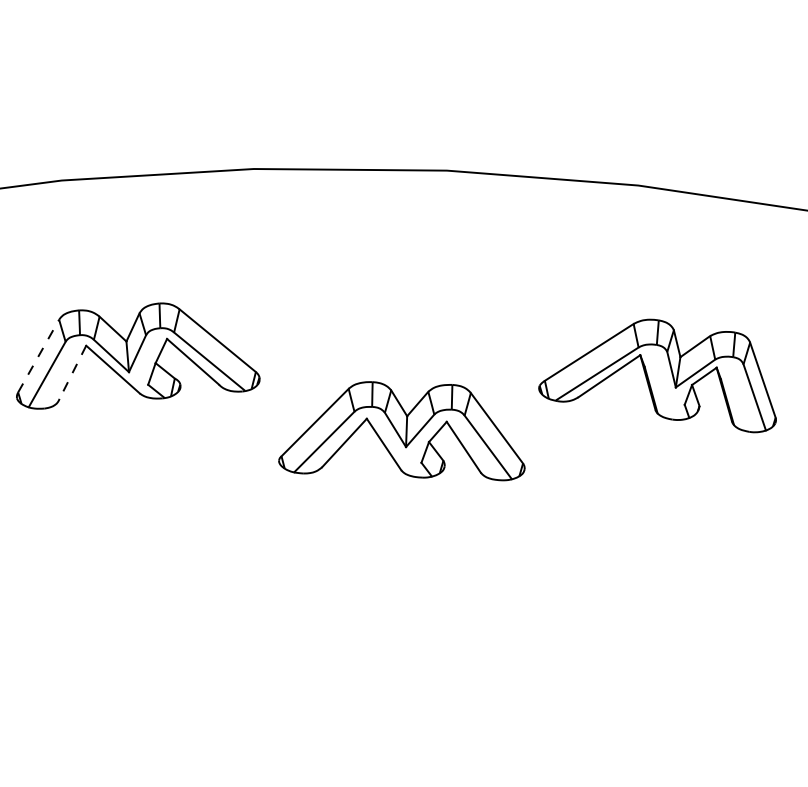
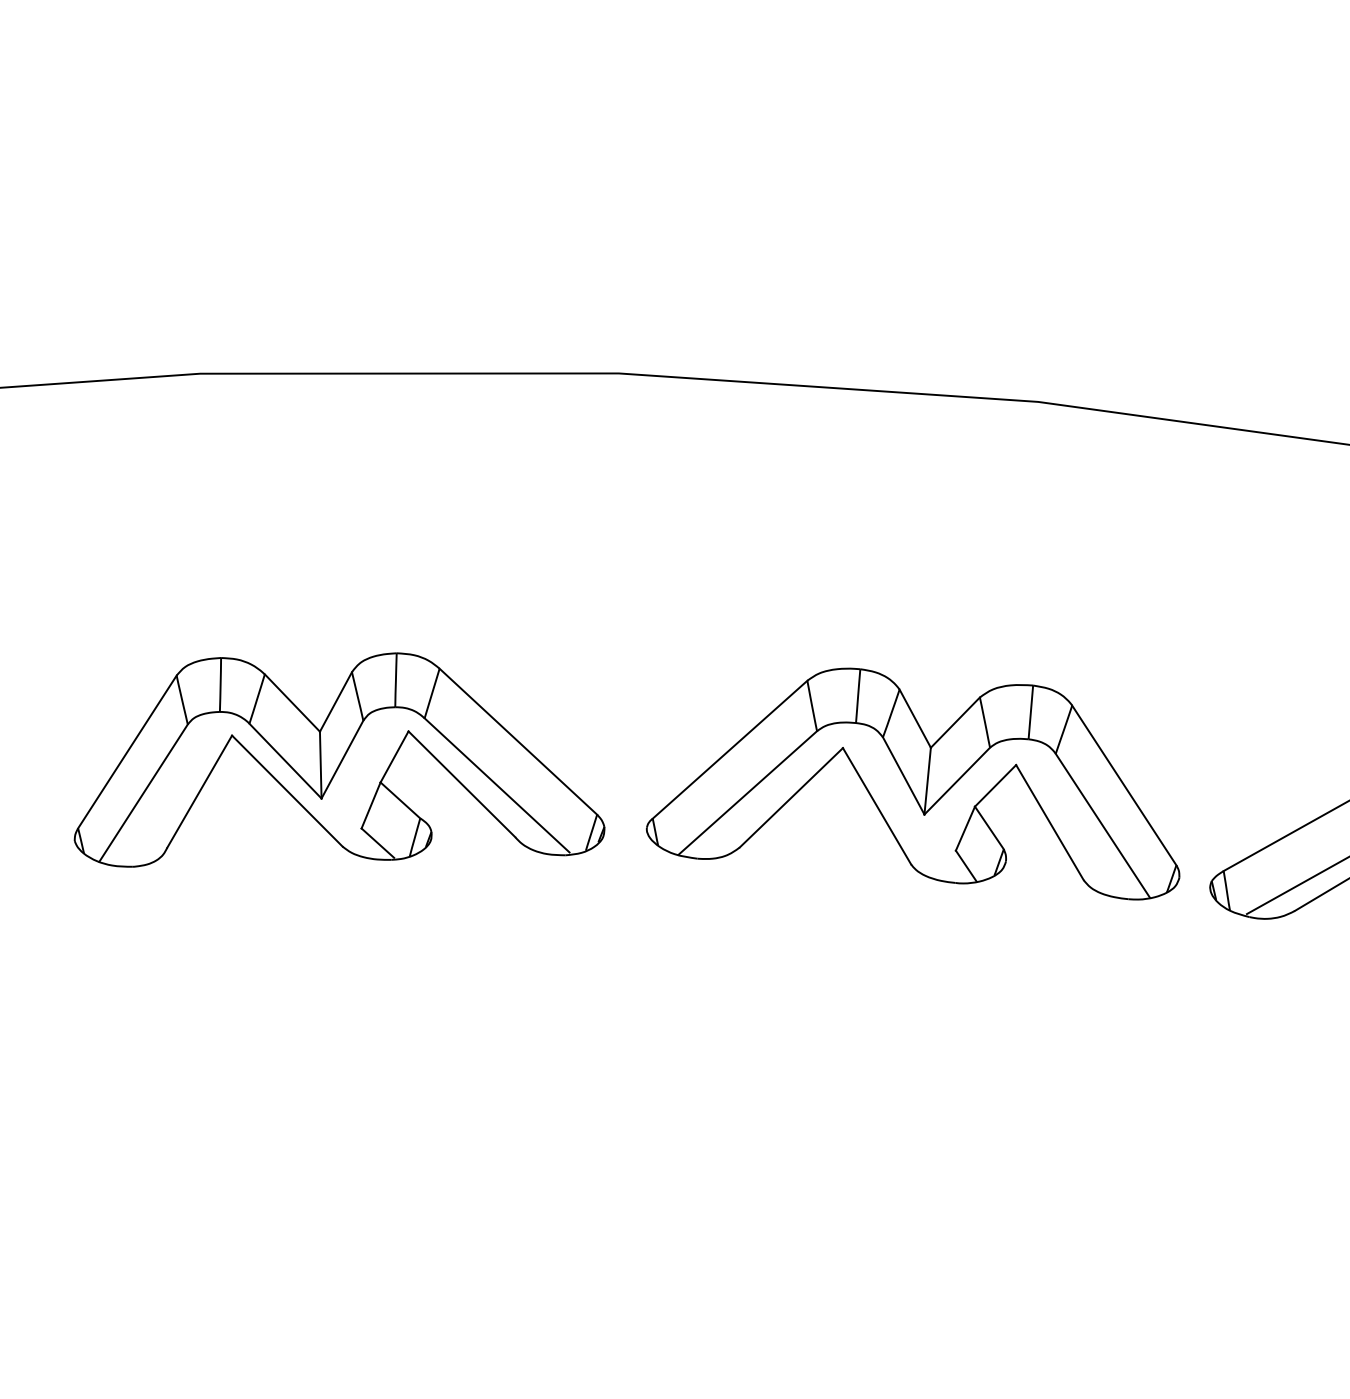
line: (38, 356) -> (126, 752), dashed -> solid
line: (72, 372) -> (198, 792), dashed -> solid
part: (401, 431) -> (916, 780), moved

